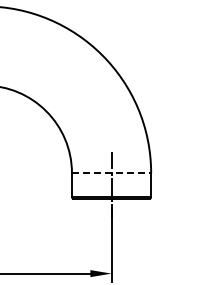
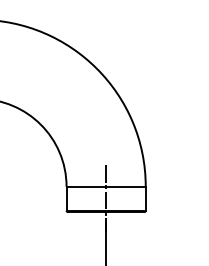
line: (111, 173) -> (106, 186), dashed -> solid

